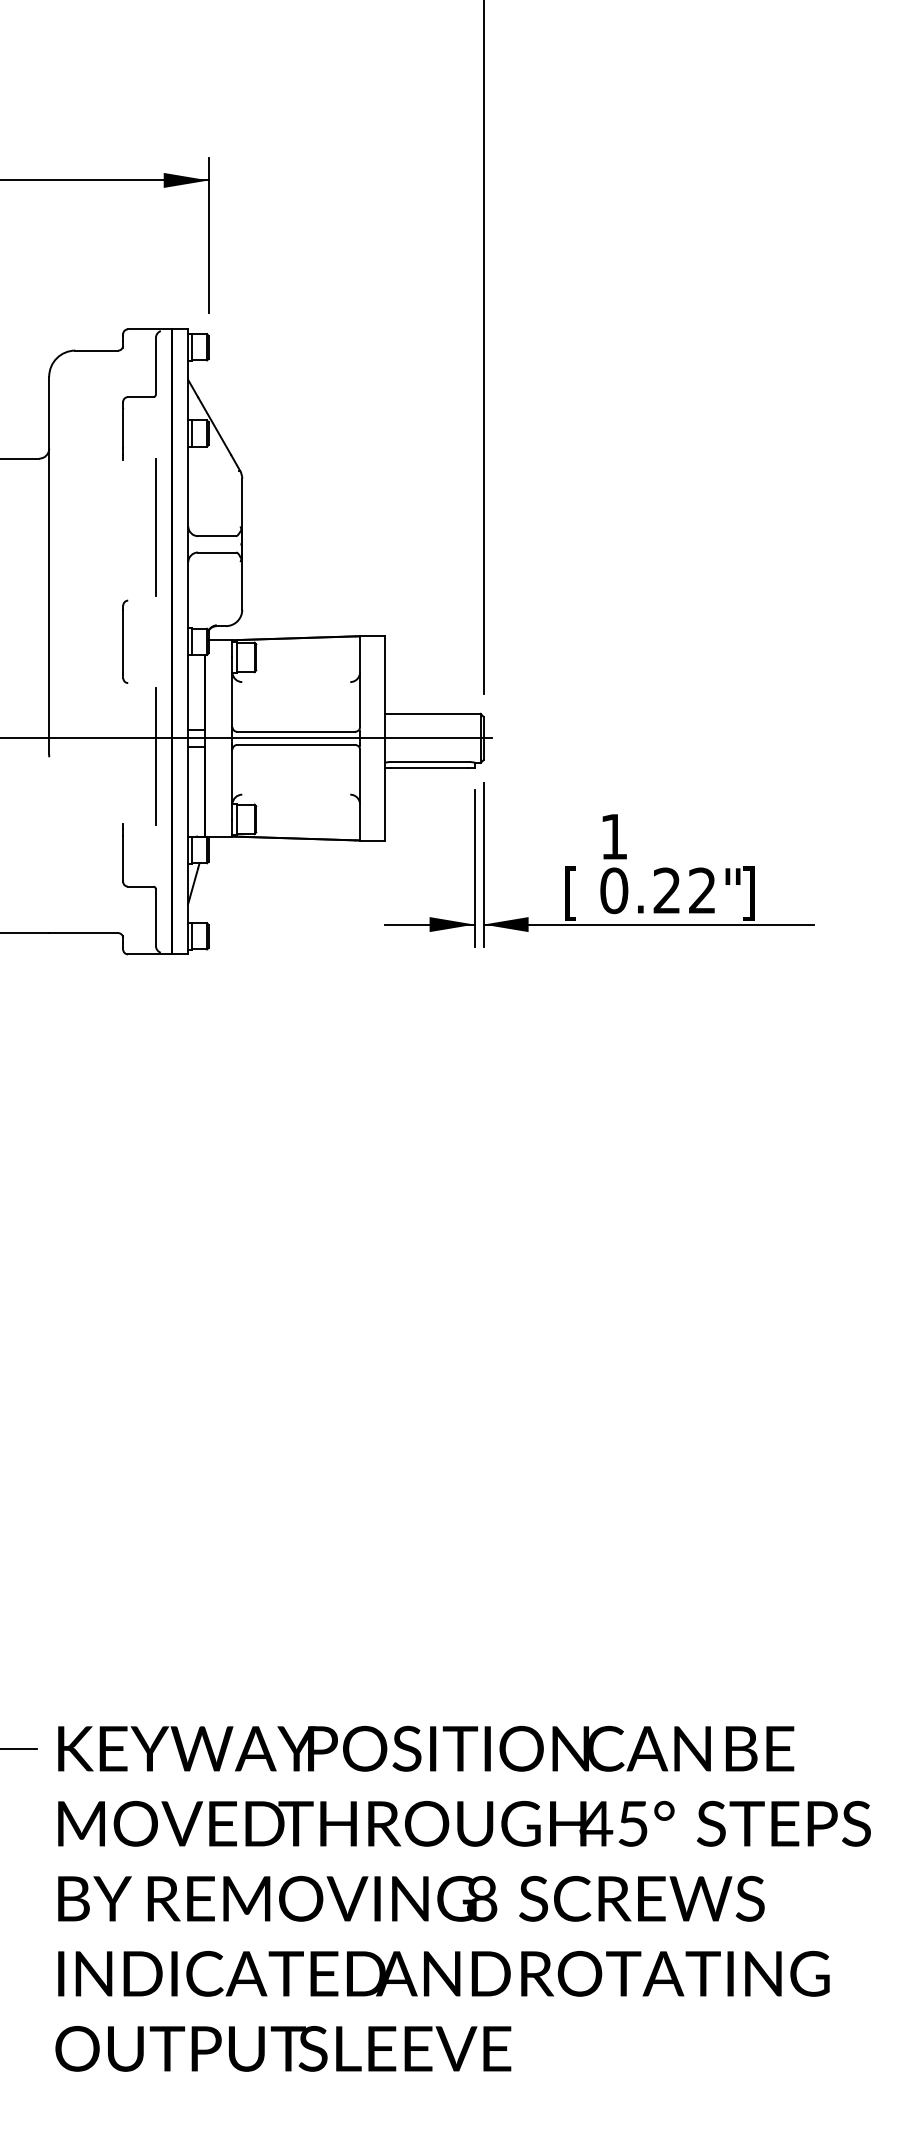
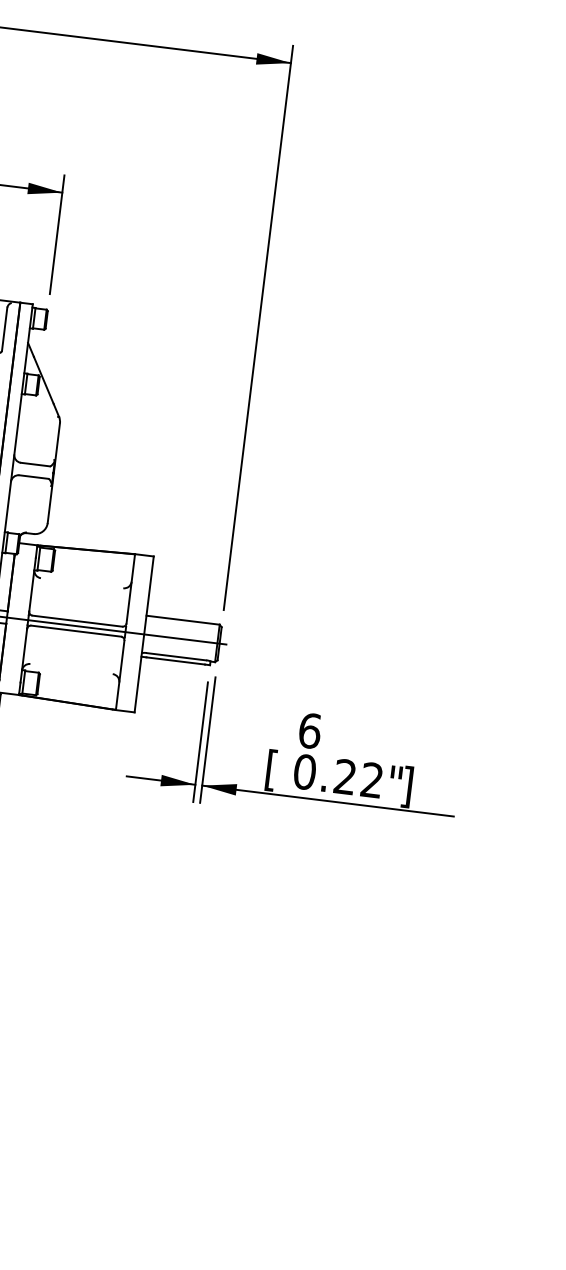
text: (614, 836) -> (310, 730), 1 -> 6

